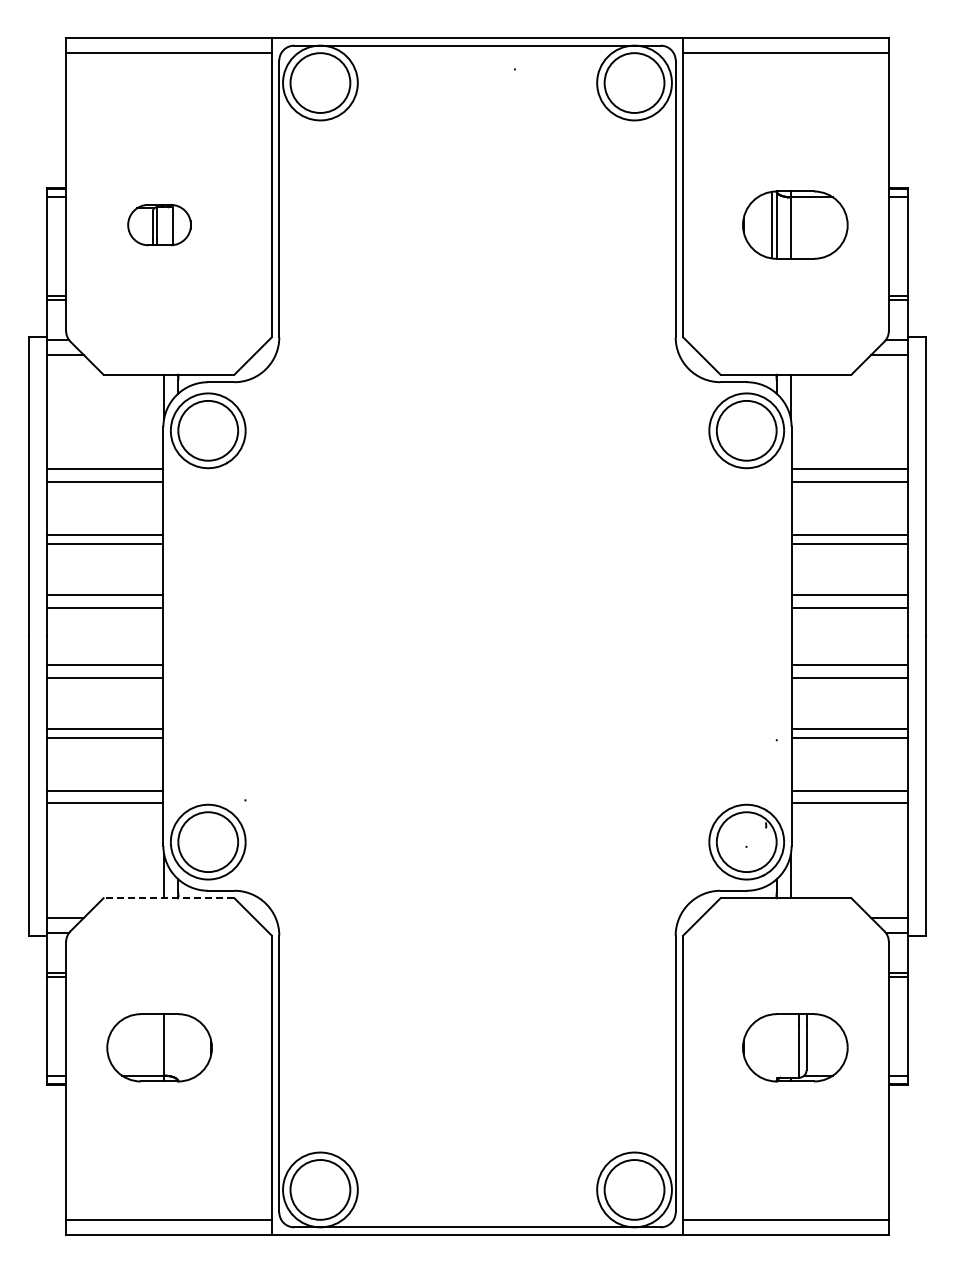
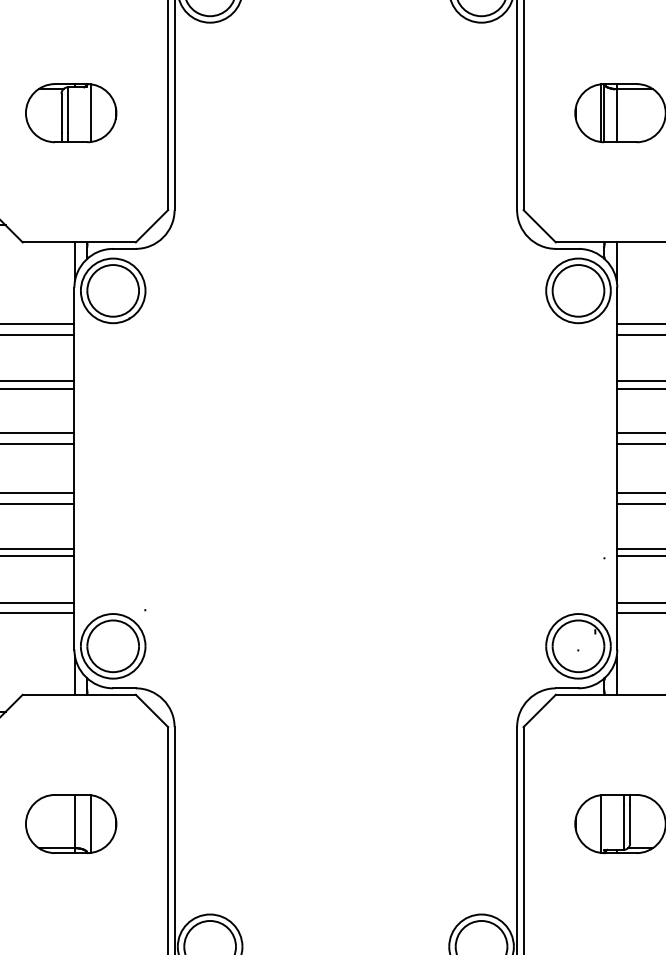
part: (159, 224) -> (71, 112), size x1.67
line: (168, 898) -> (78, 695), dashed -> solid
line: (182, 1047) -> (90, 823), added
line: (772, 1047) -> (600, 823), added

